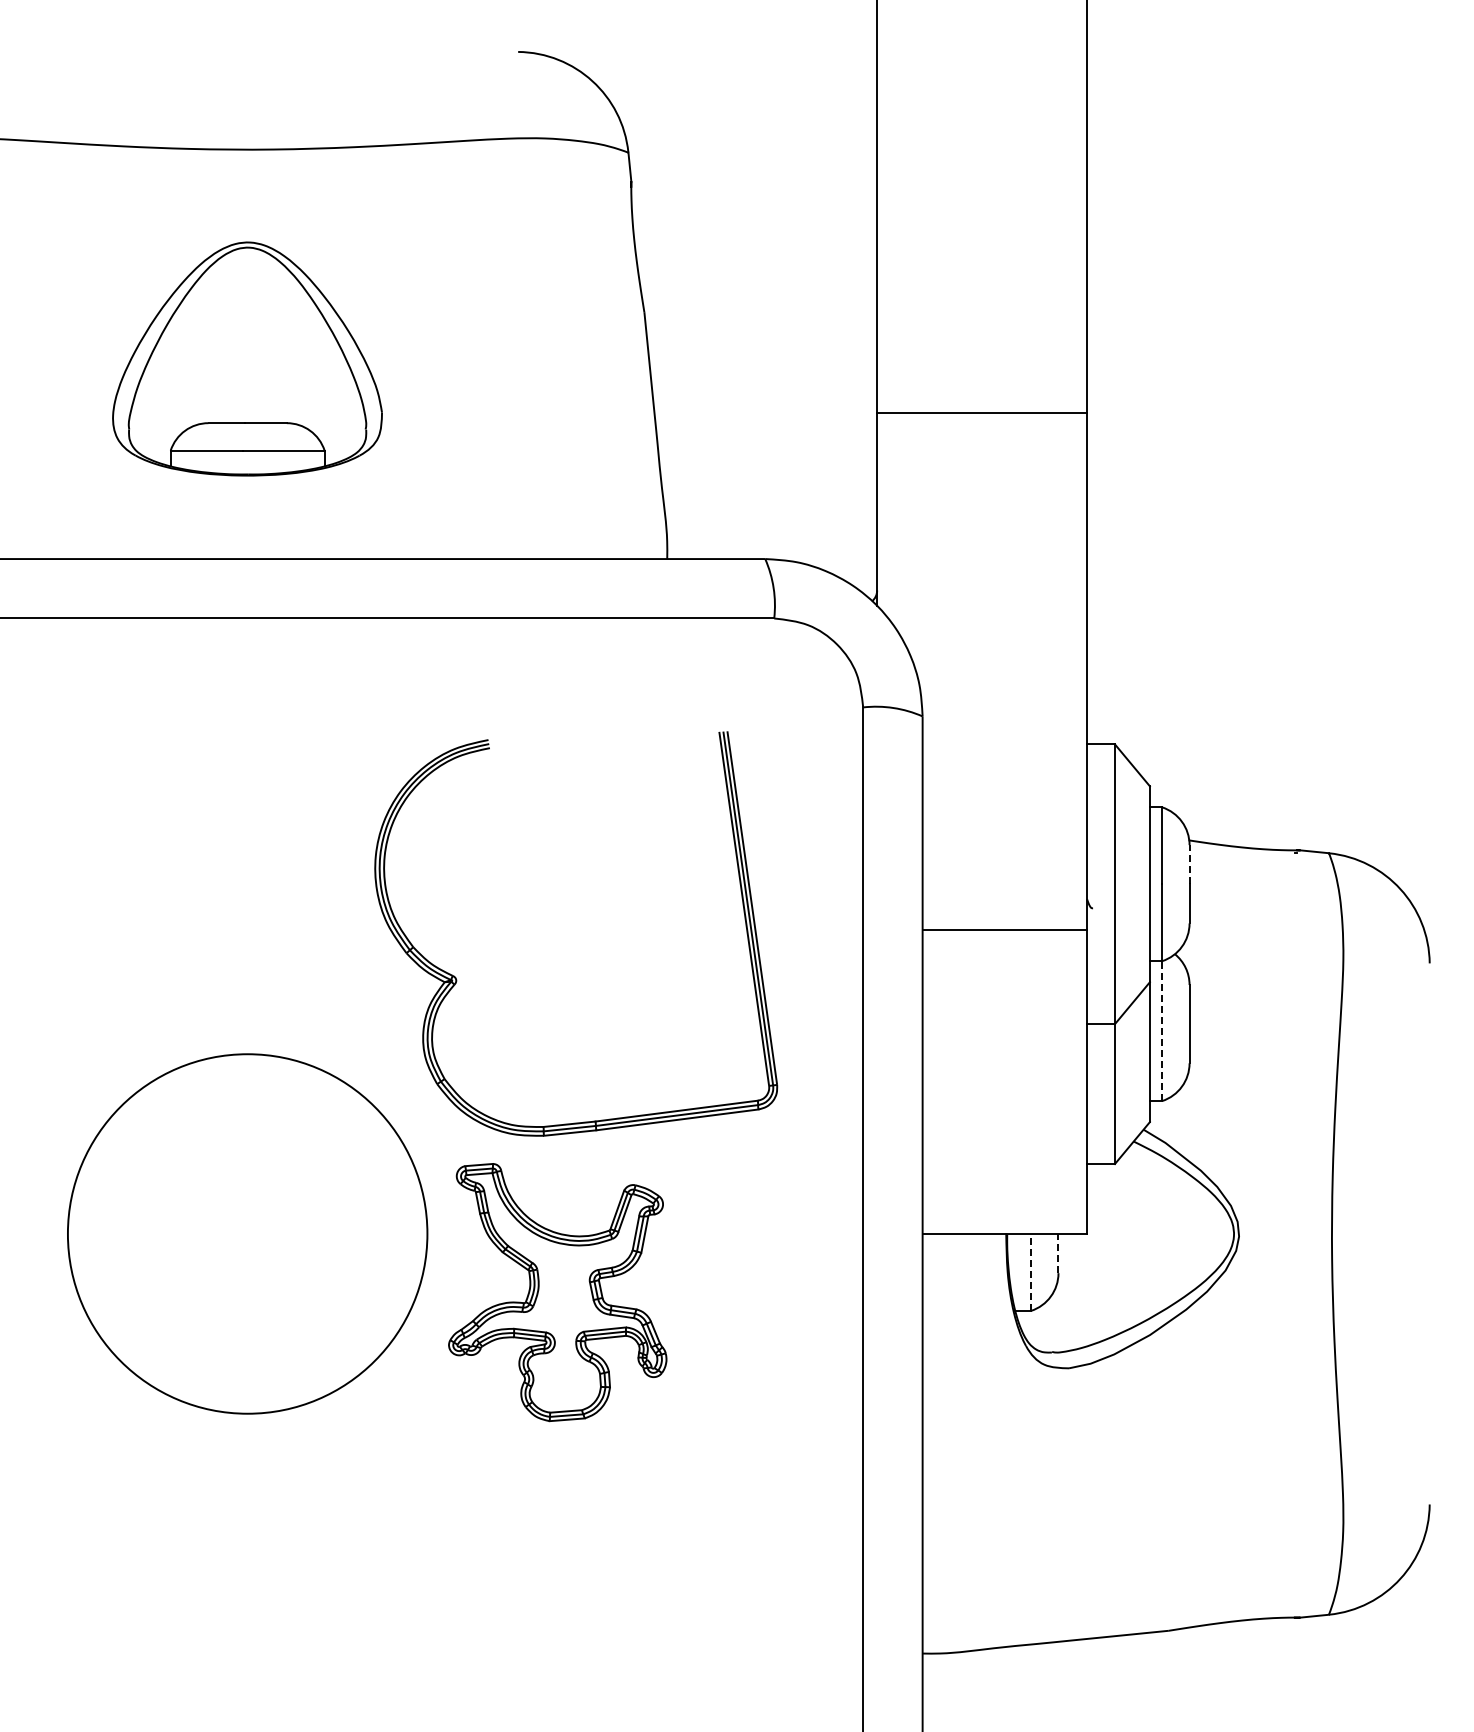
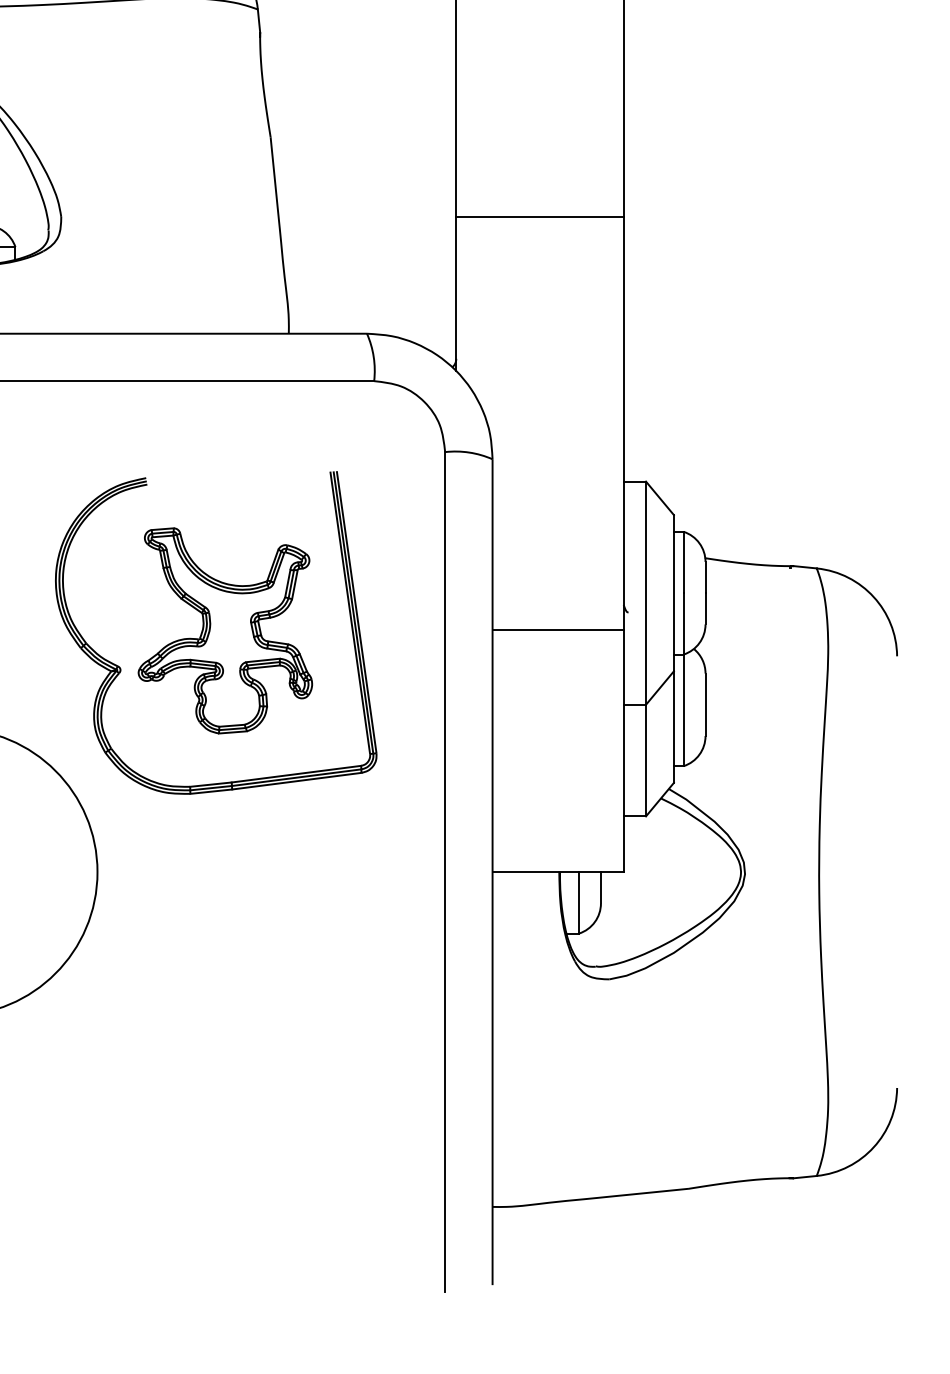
line: (1189, 864) -> (705, 577), dashed -> solid
line: (1162, 1031) -> (683, 710), dashed -> solid
line: (1058, 1253) -> (600, 887), dashed -> solid
line: (1031, 1271) -> (579, 902), dashed -> solid
part: (557, 1292) -> (225, 630), moved

